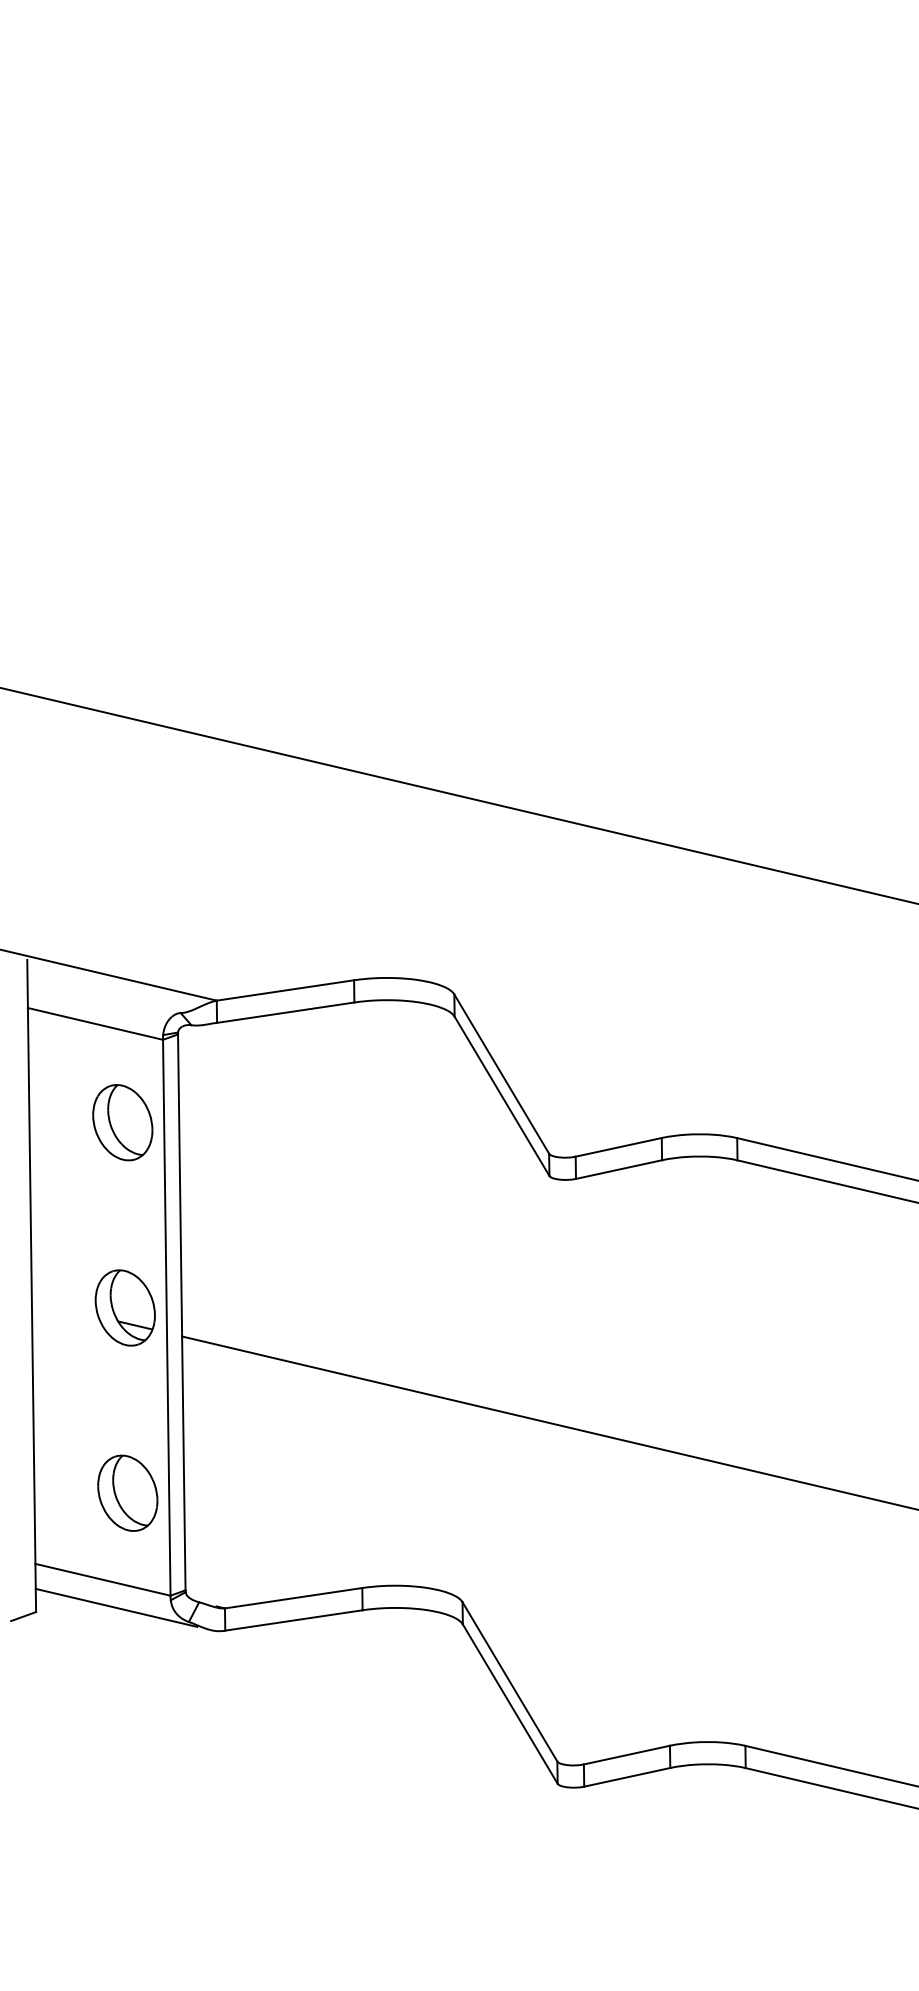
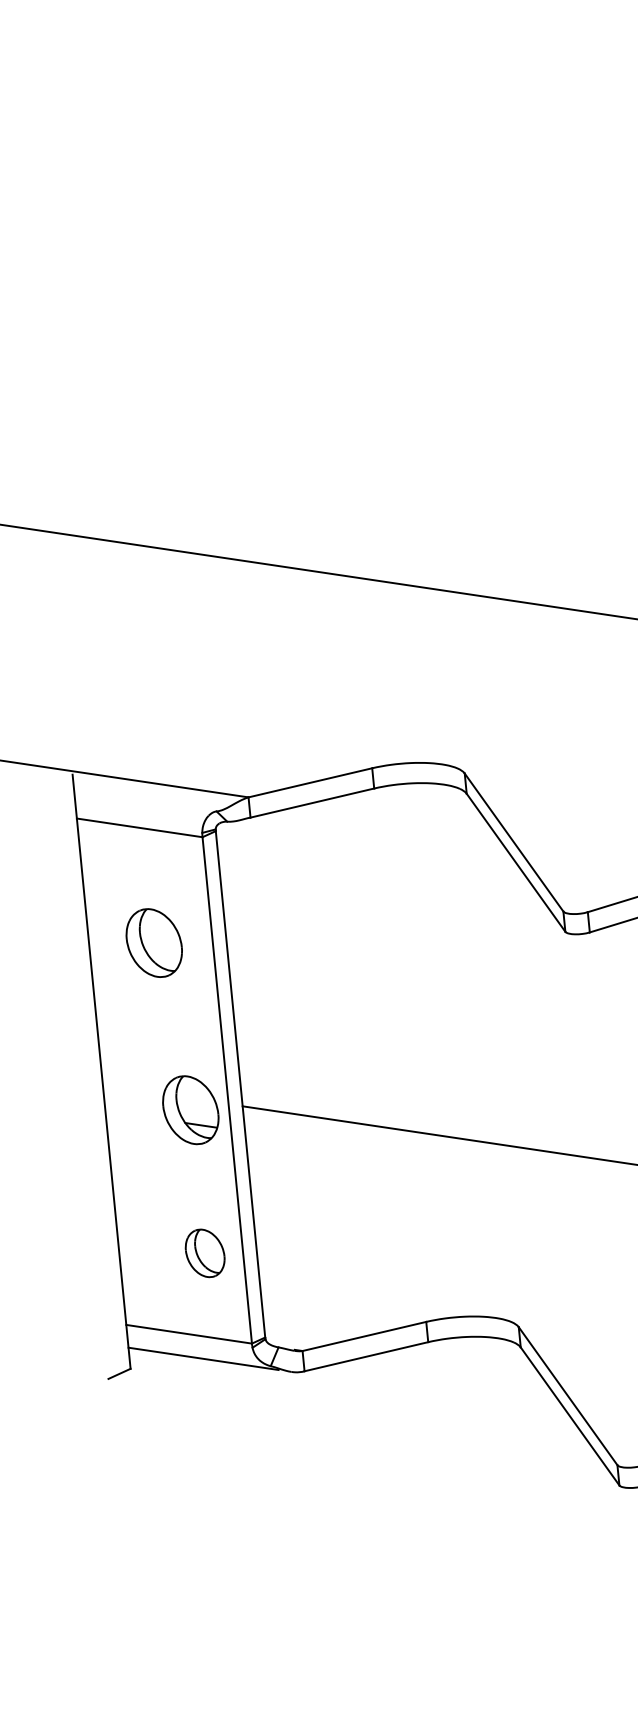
part: (122, 1122) -> (153, 942), moved
part: (124, 1307) -> (190, 1109), moved
part: (127, 1492) -> (204, 1252), size x0.7

